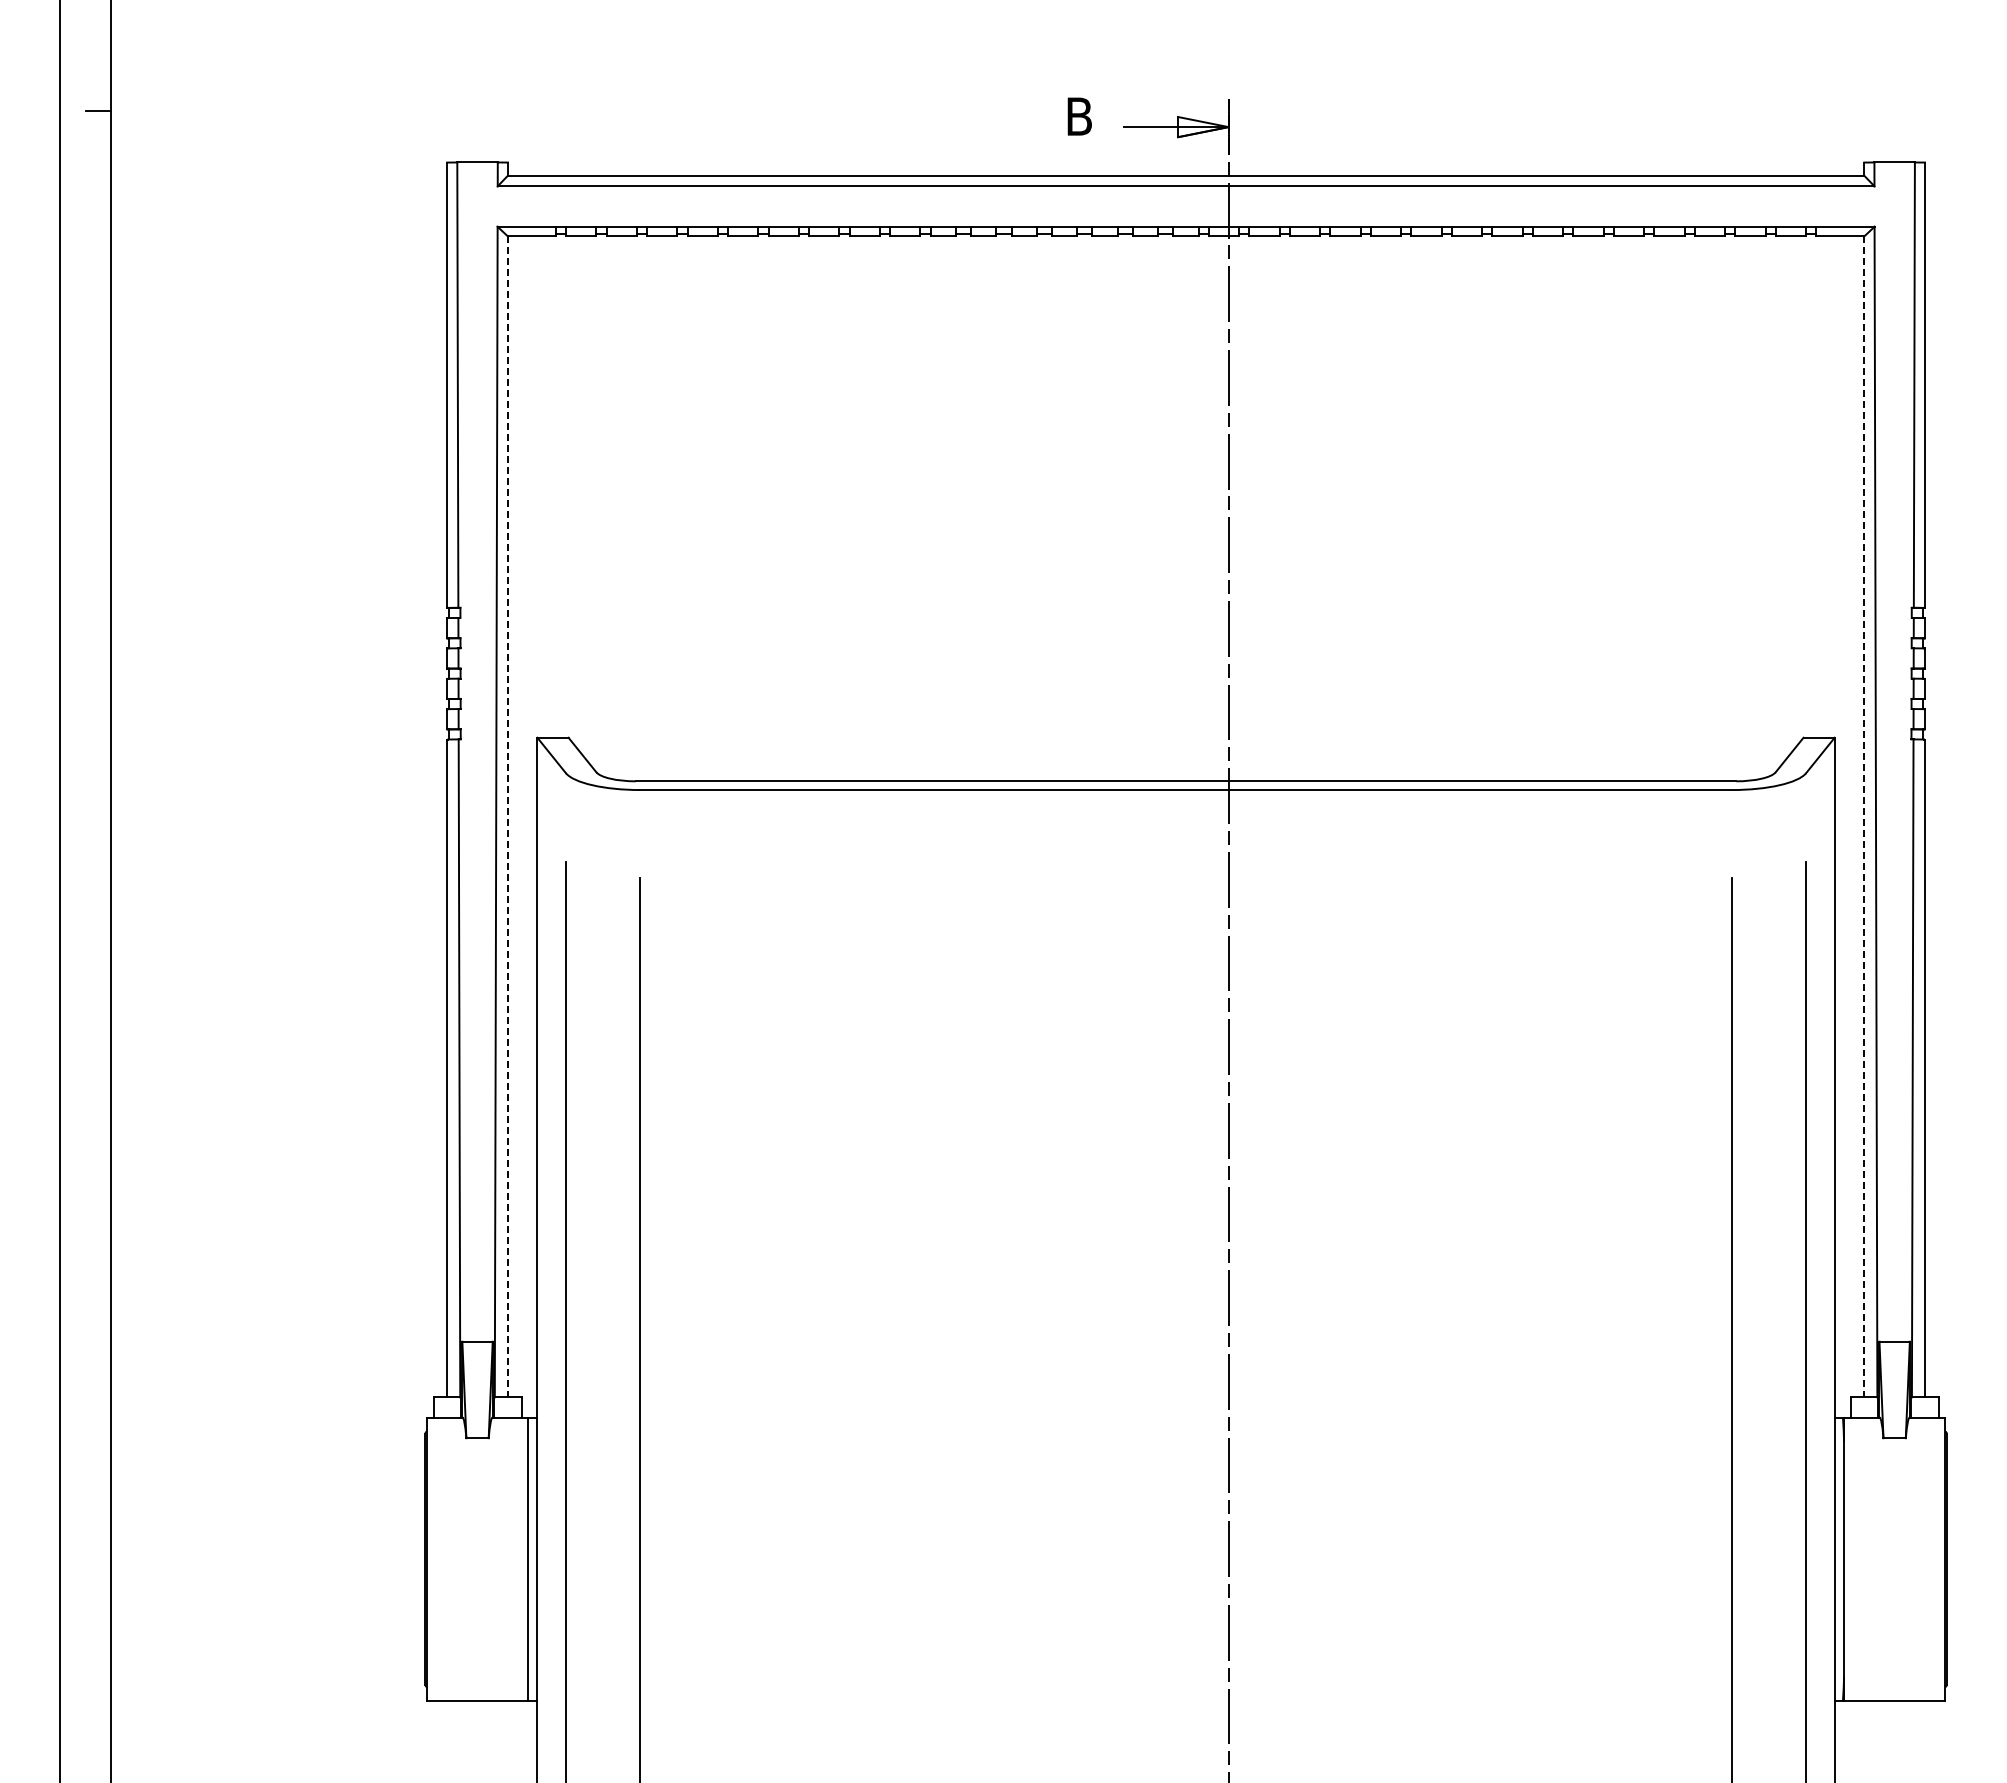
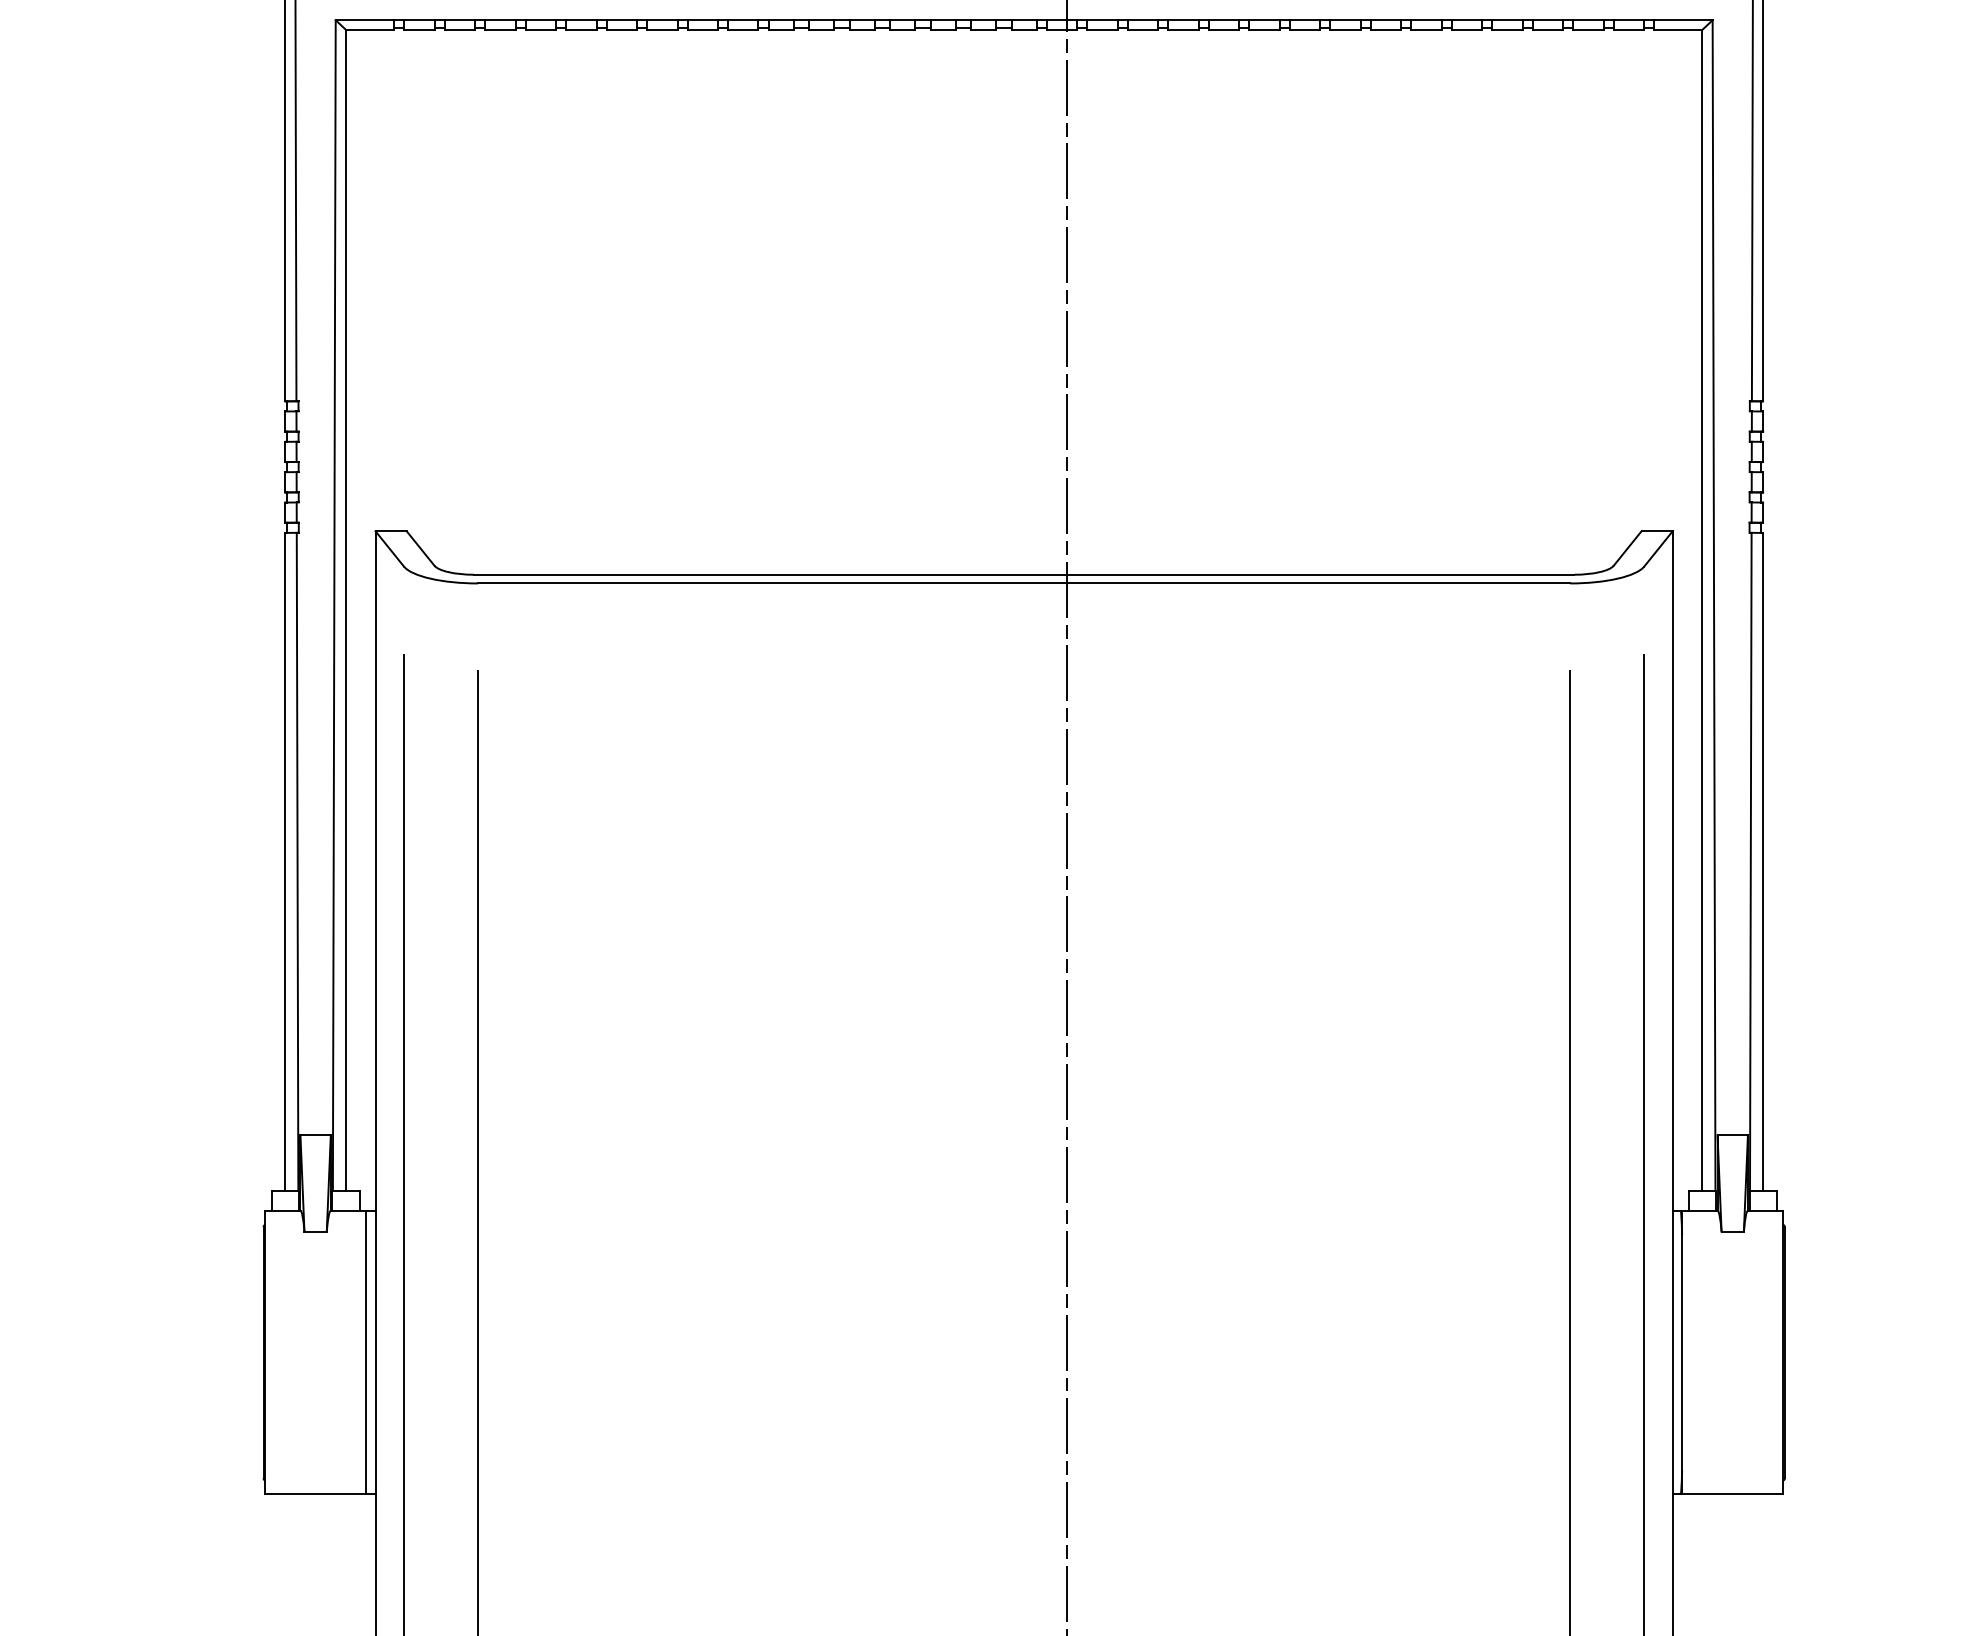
line: (507, 817) -> (345, 610), dashed -> solid
line: (1864, 817) -> (1702, 610), dashed -> solid

